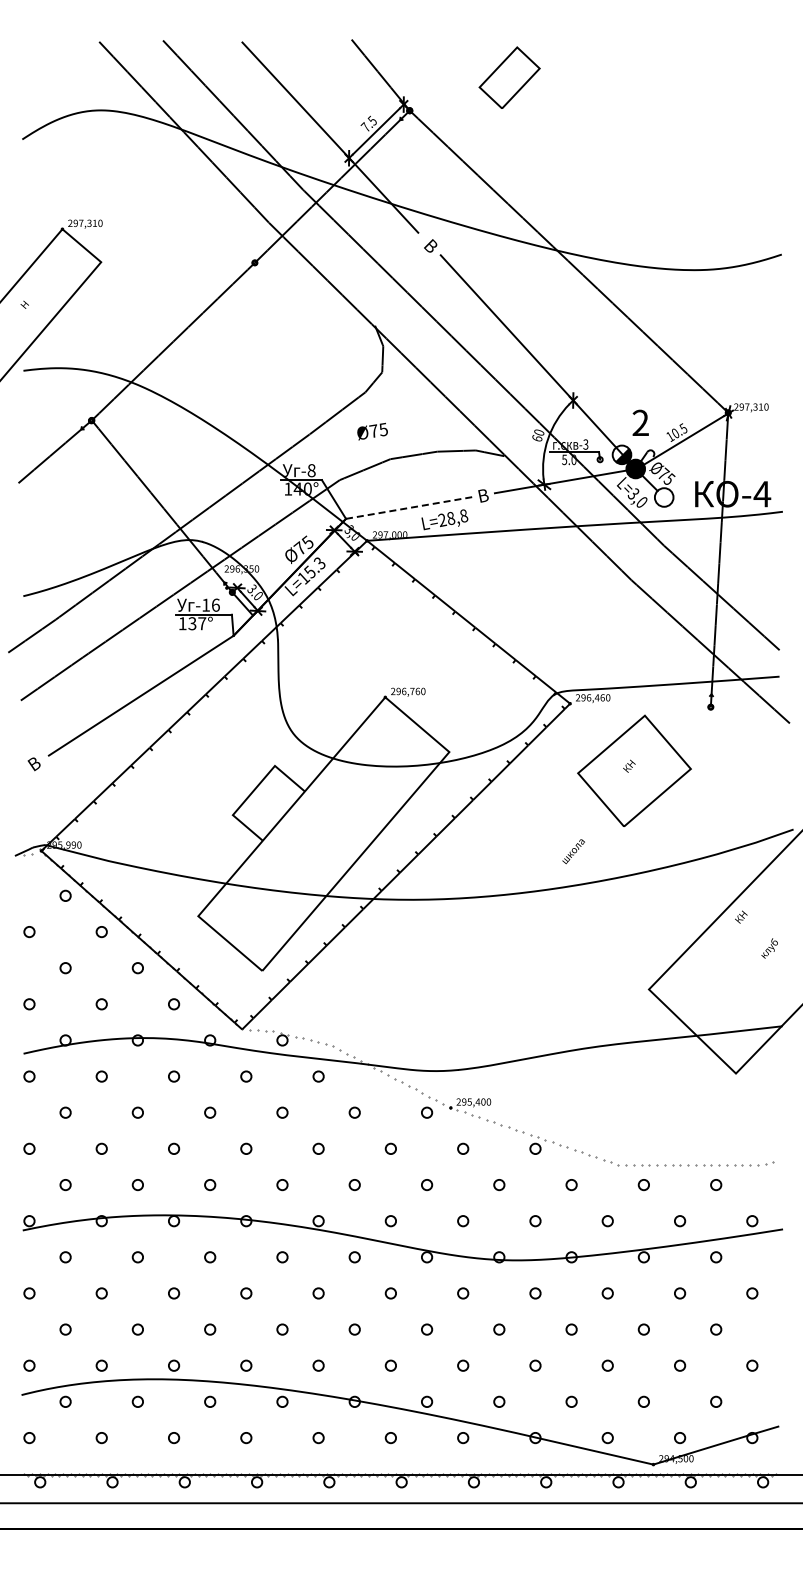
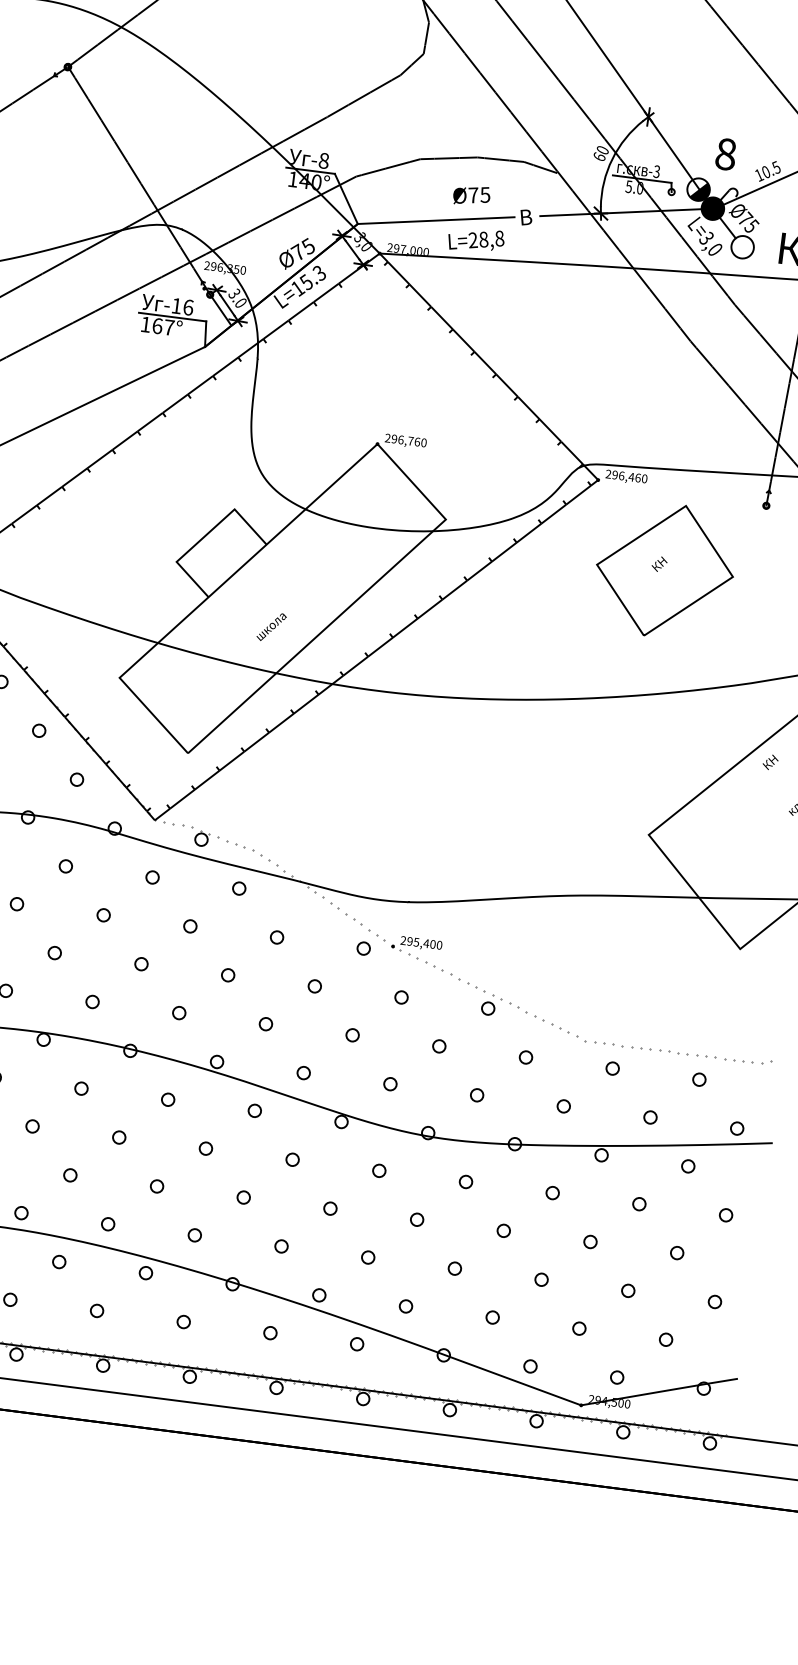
text: (640, 422) -> (725, 153), 2 -> 8
text: (372, 431) -> (471, 195), moved
line: (409, 507) -> (435, 220), dashed -> solid
text: (192, 623) -> (157, 325), 137° -> 167°
text: (573, 851) -> (271, 626), moved

